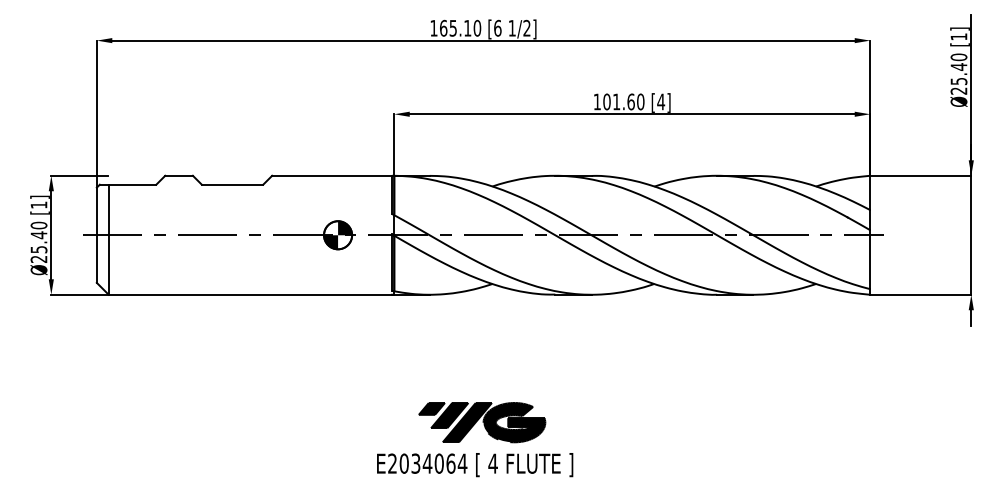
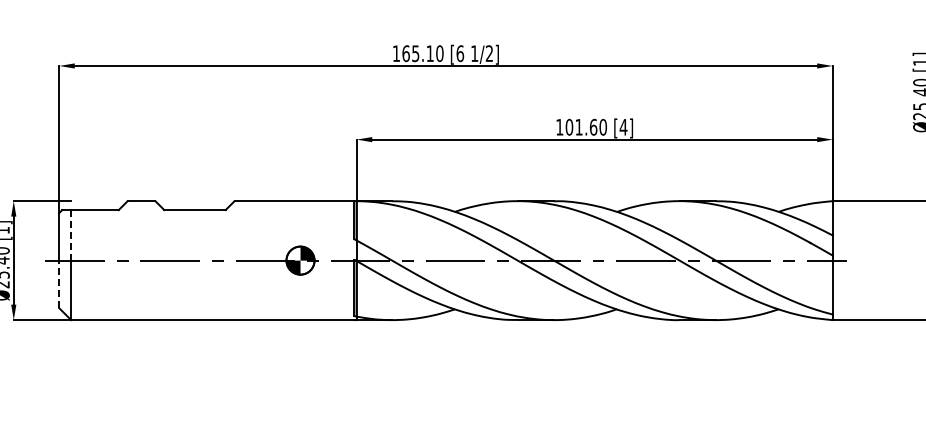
line: (108, 209) -> (70, 234), solid -> dashed
line: (96, 259) -> (58, 284), solid -> dashed

